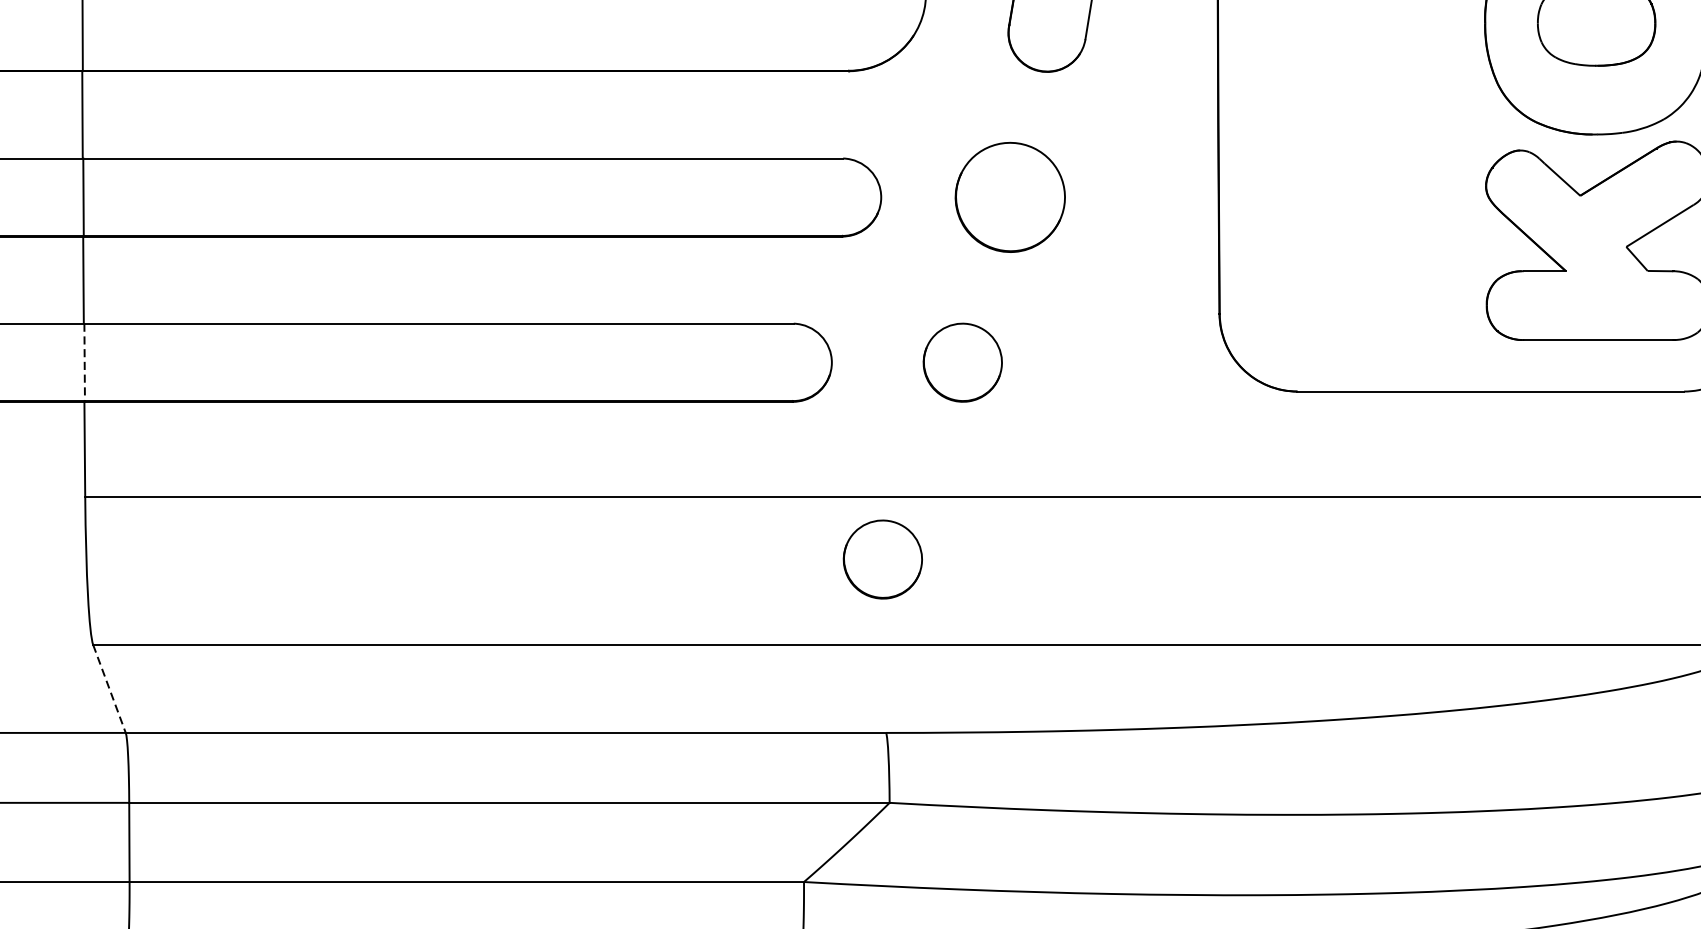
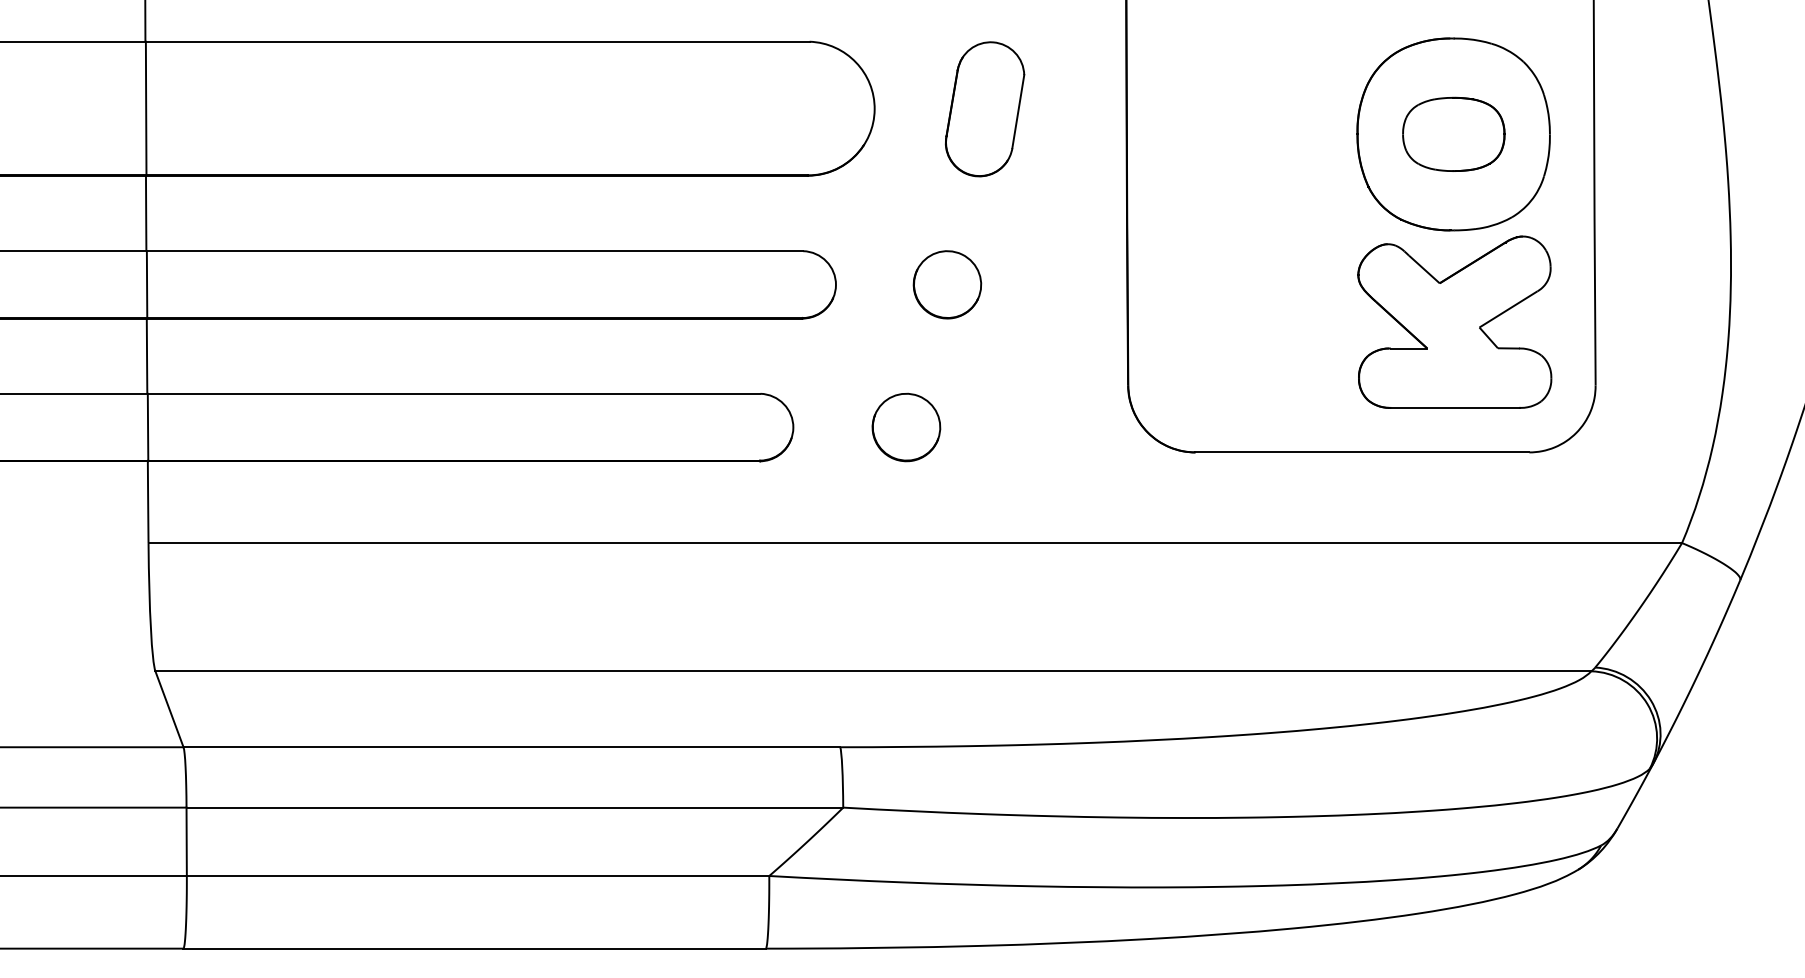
part: (1010, 197) -> (947, 284), size x0.71
line: (85, 362) -> (148, 427), dashed -> solid
part: (882, 559) -> (837, 597), removed
line: (109, 689) -> (169, 709), dashed -> solid

